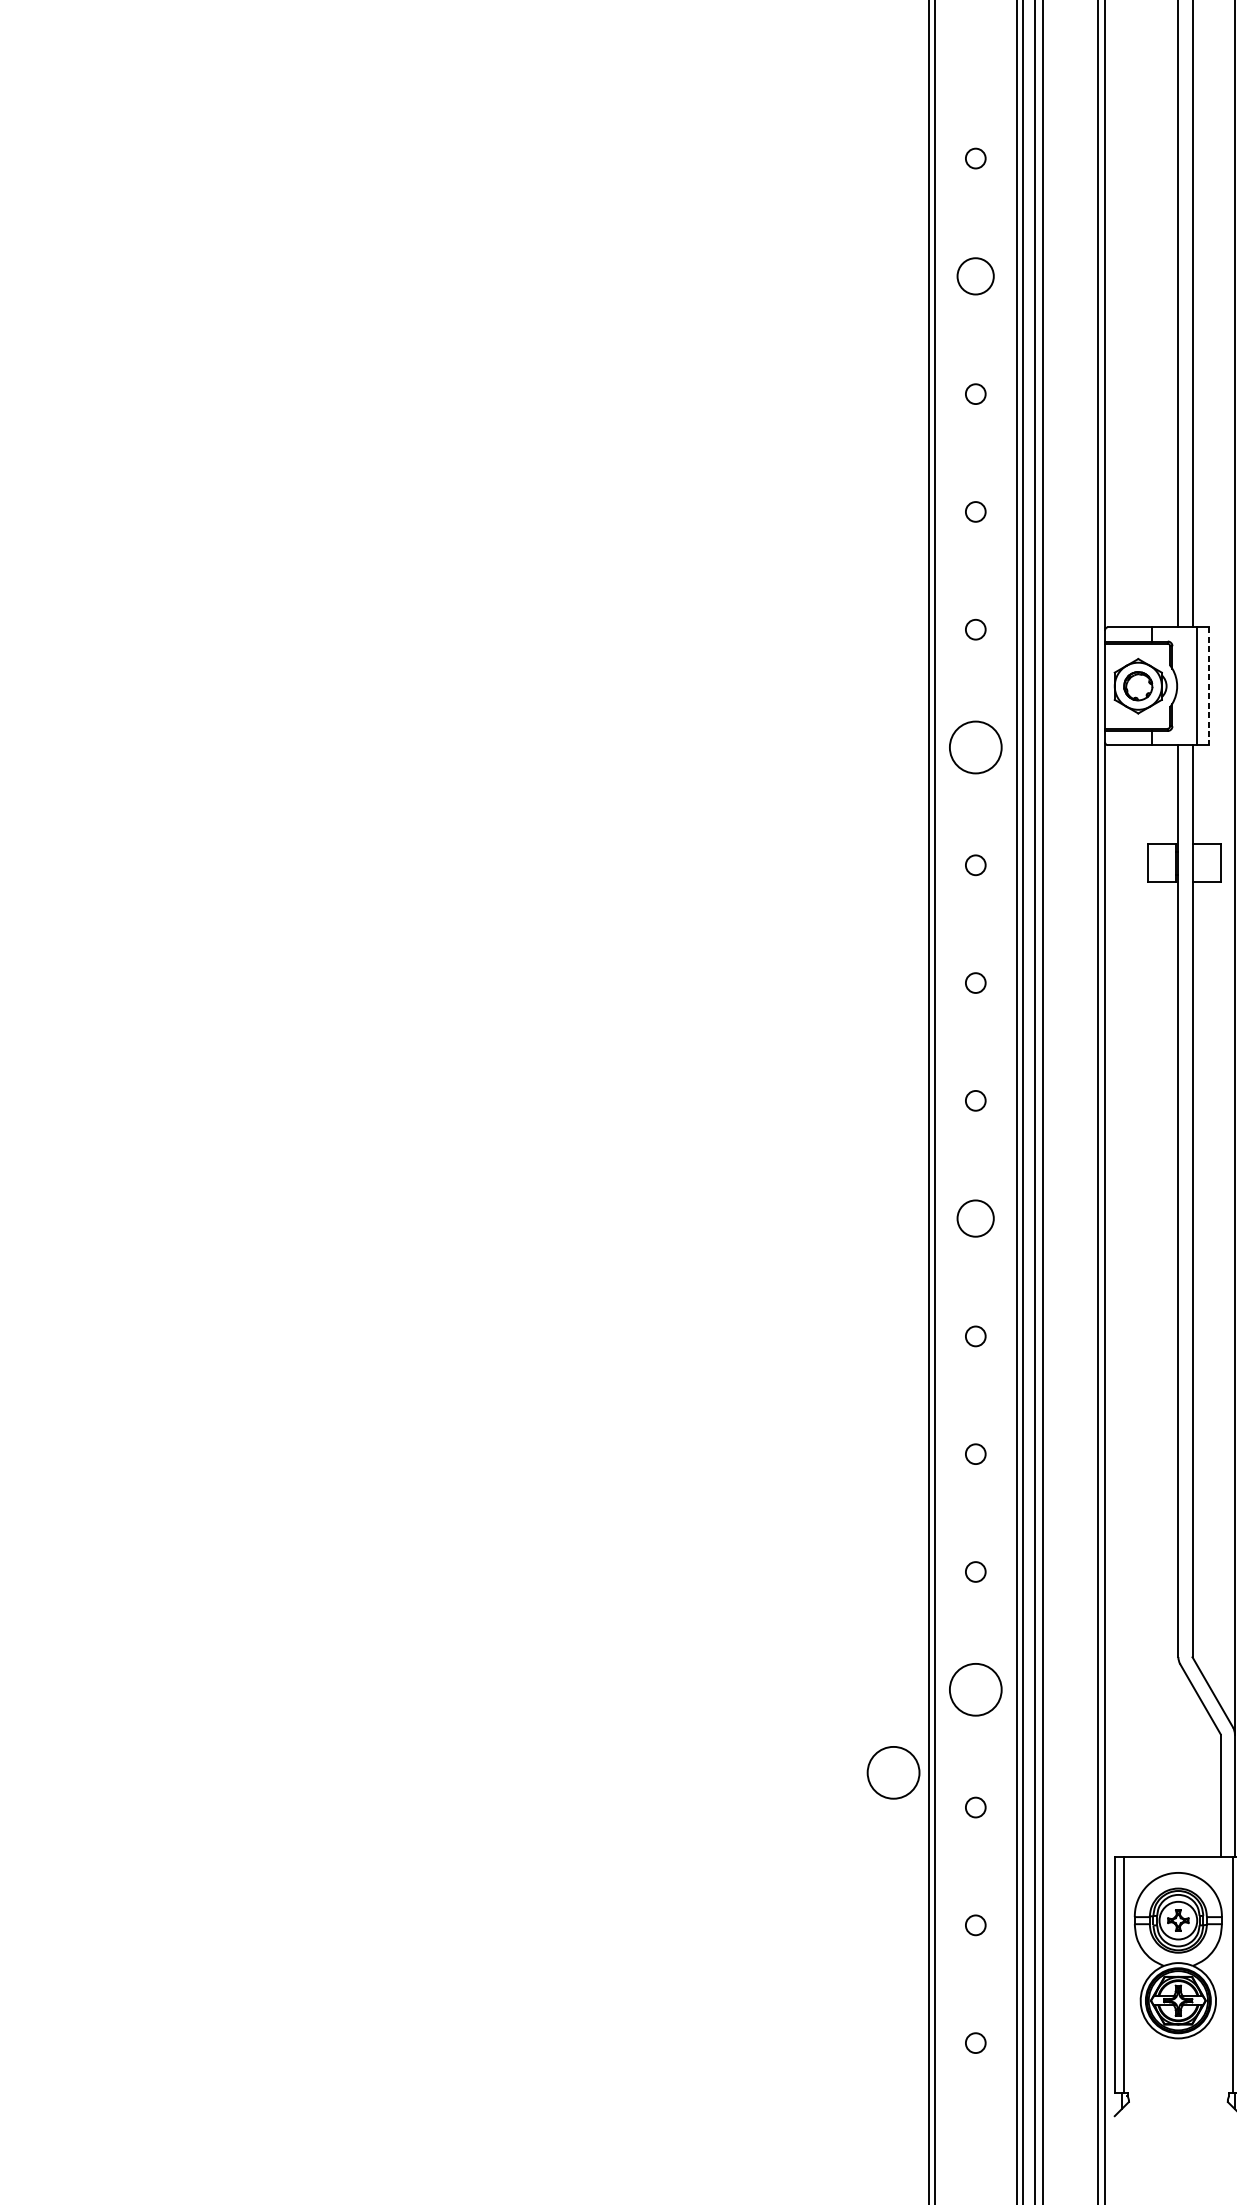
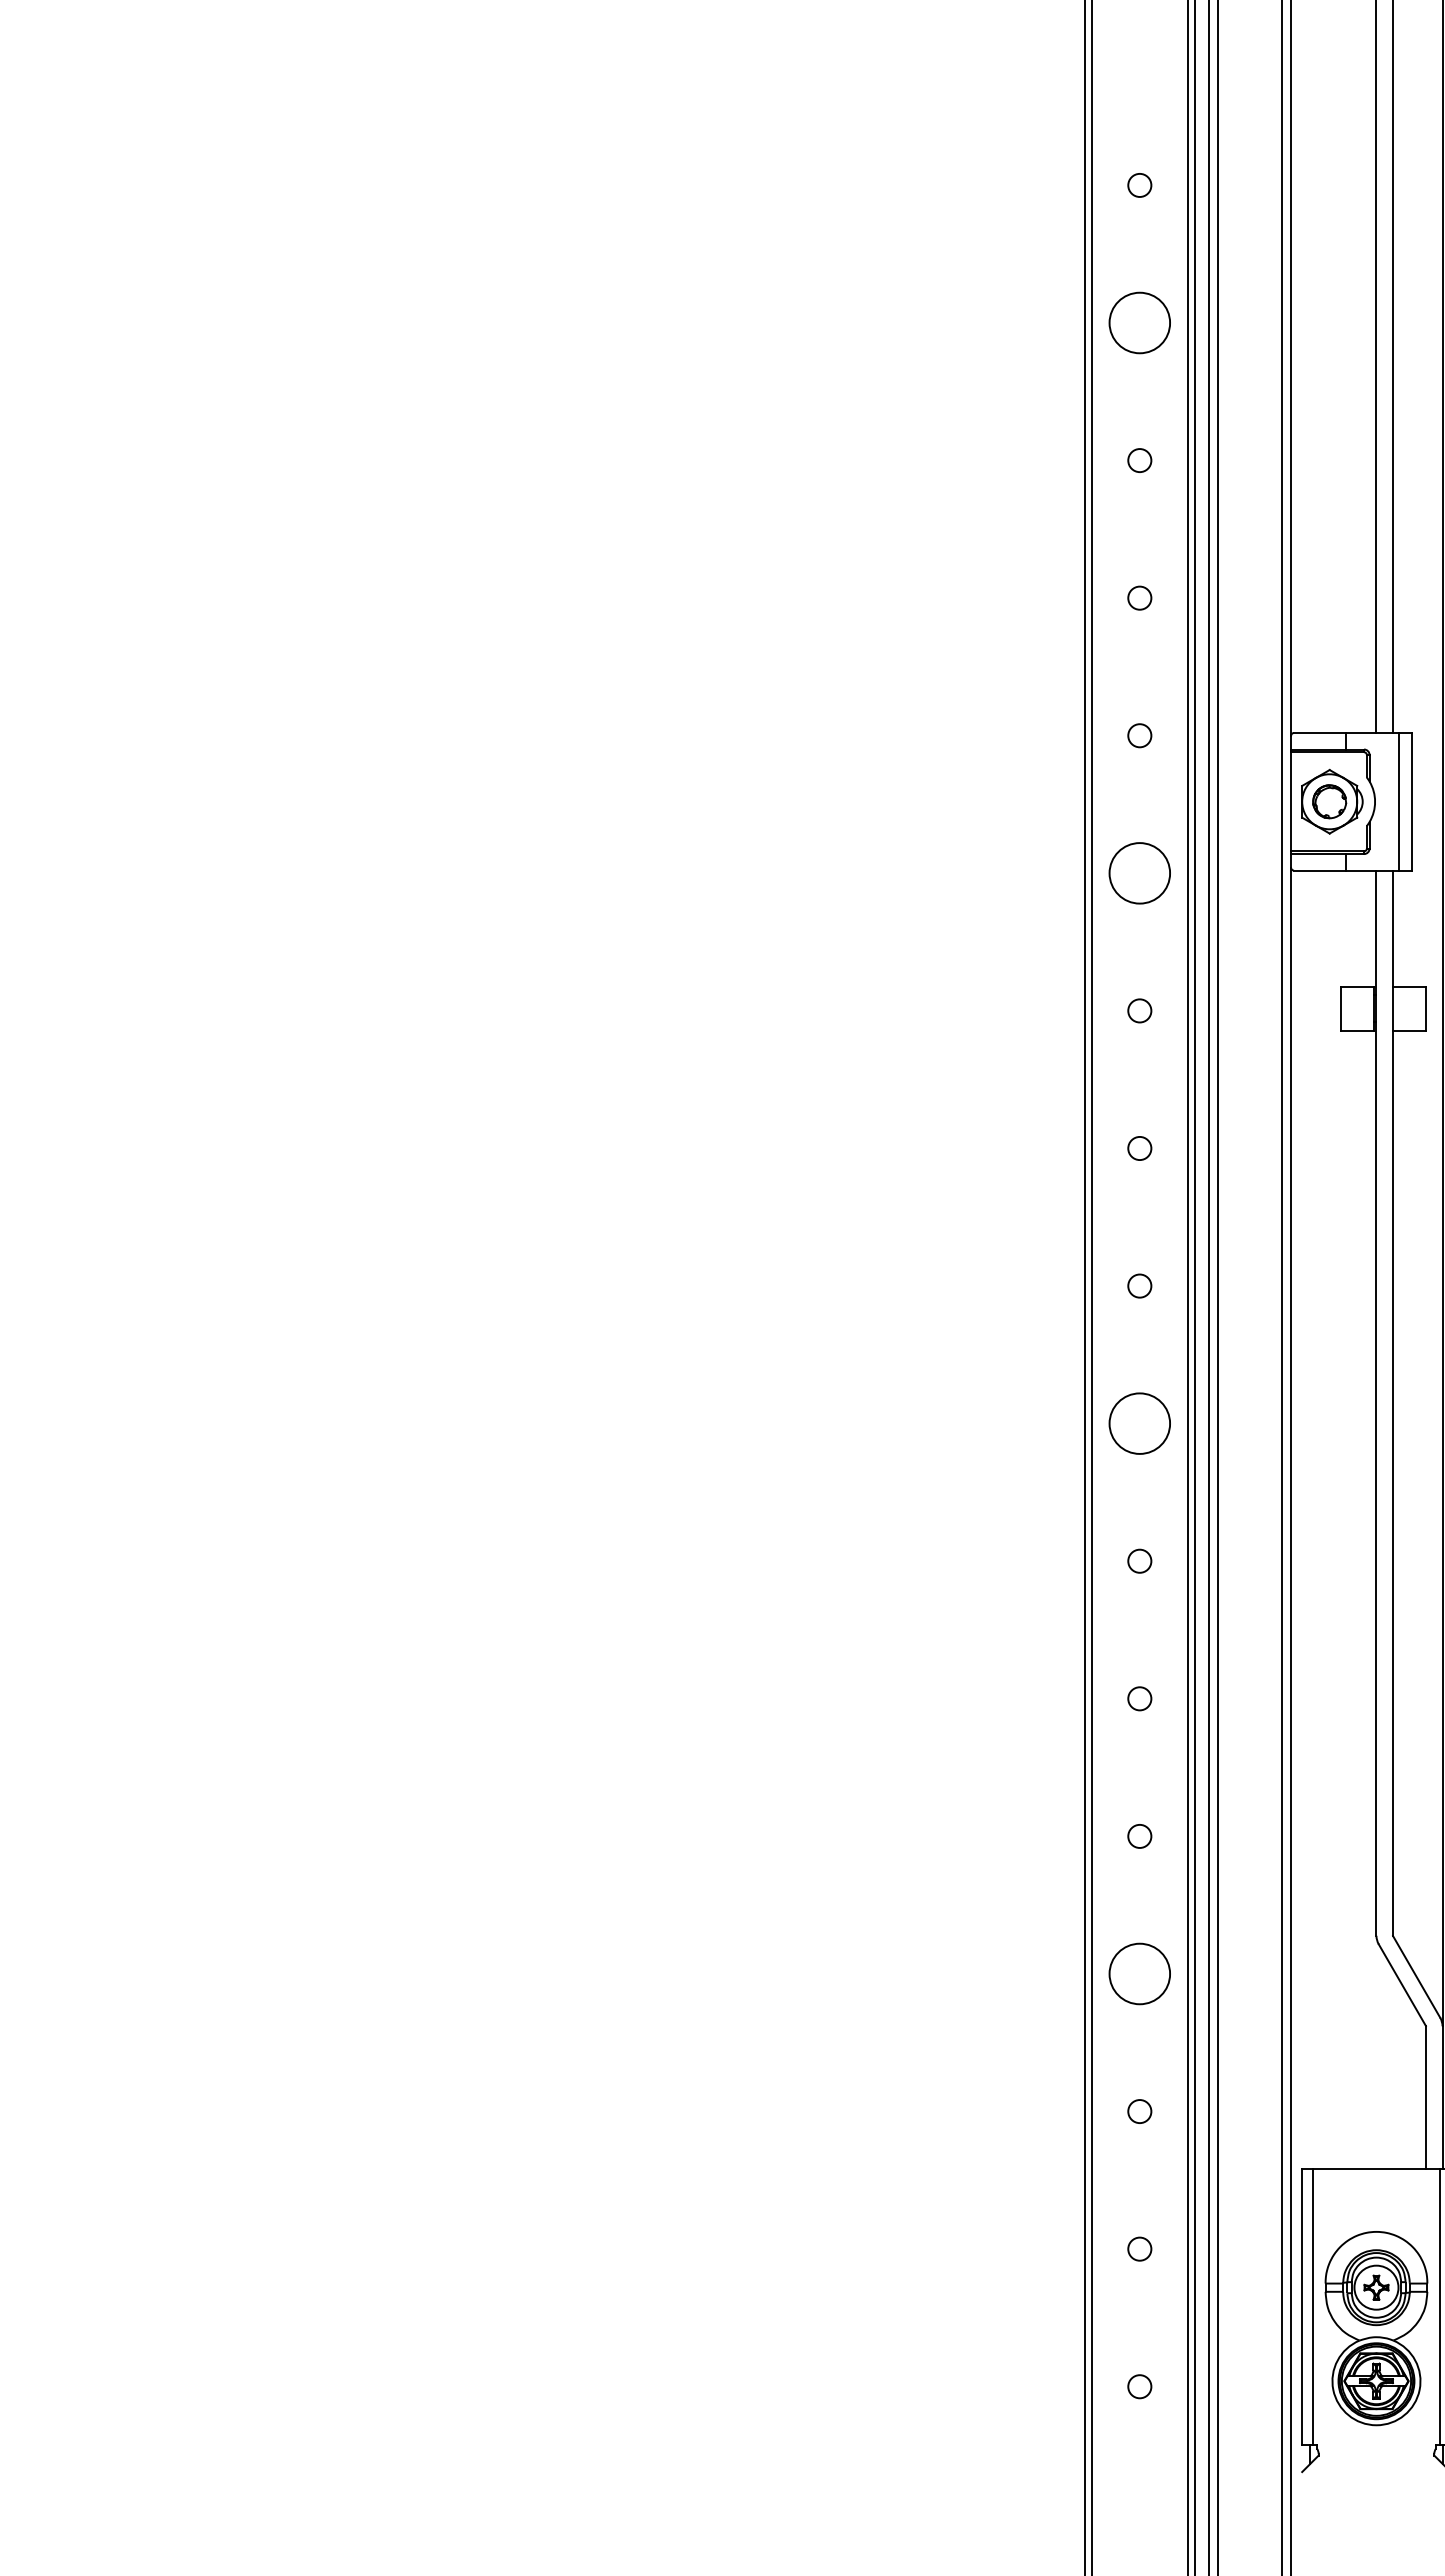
circle: (975, 275) -> (1139, 322), size x1.43
line: (1209, 686) -> (1412, 801), dashed -> solid
circle: (975, 1218) -> (1139, 1423), size x1.43
circle: (893, 1772) -> (1043, 2070), removed
part: (1178, 1955) -> (1376, 2328), moved

